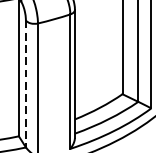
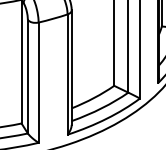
line: (25, 83) -> (27, 76), dashed -> solid

